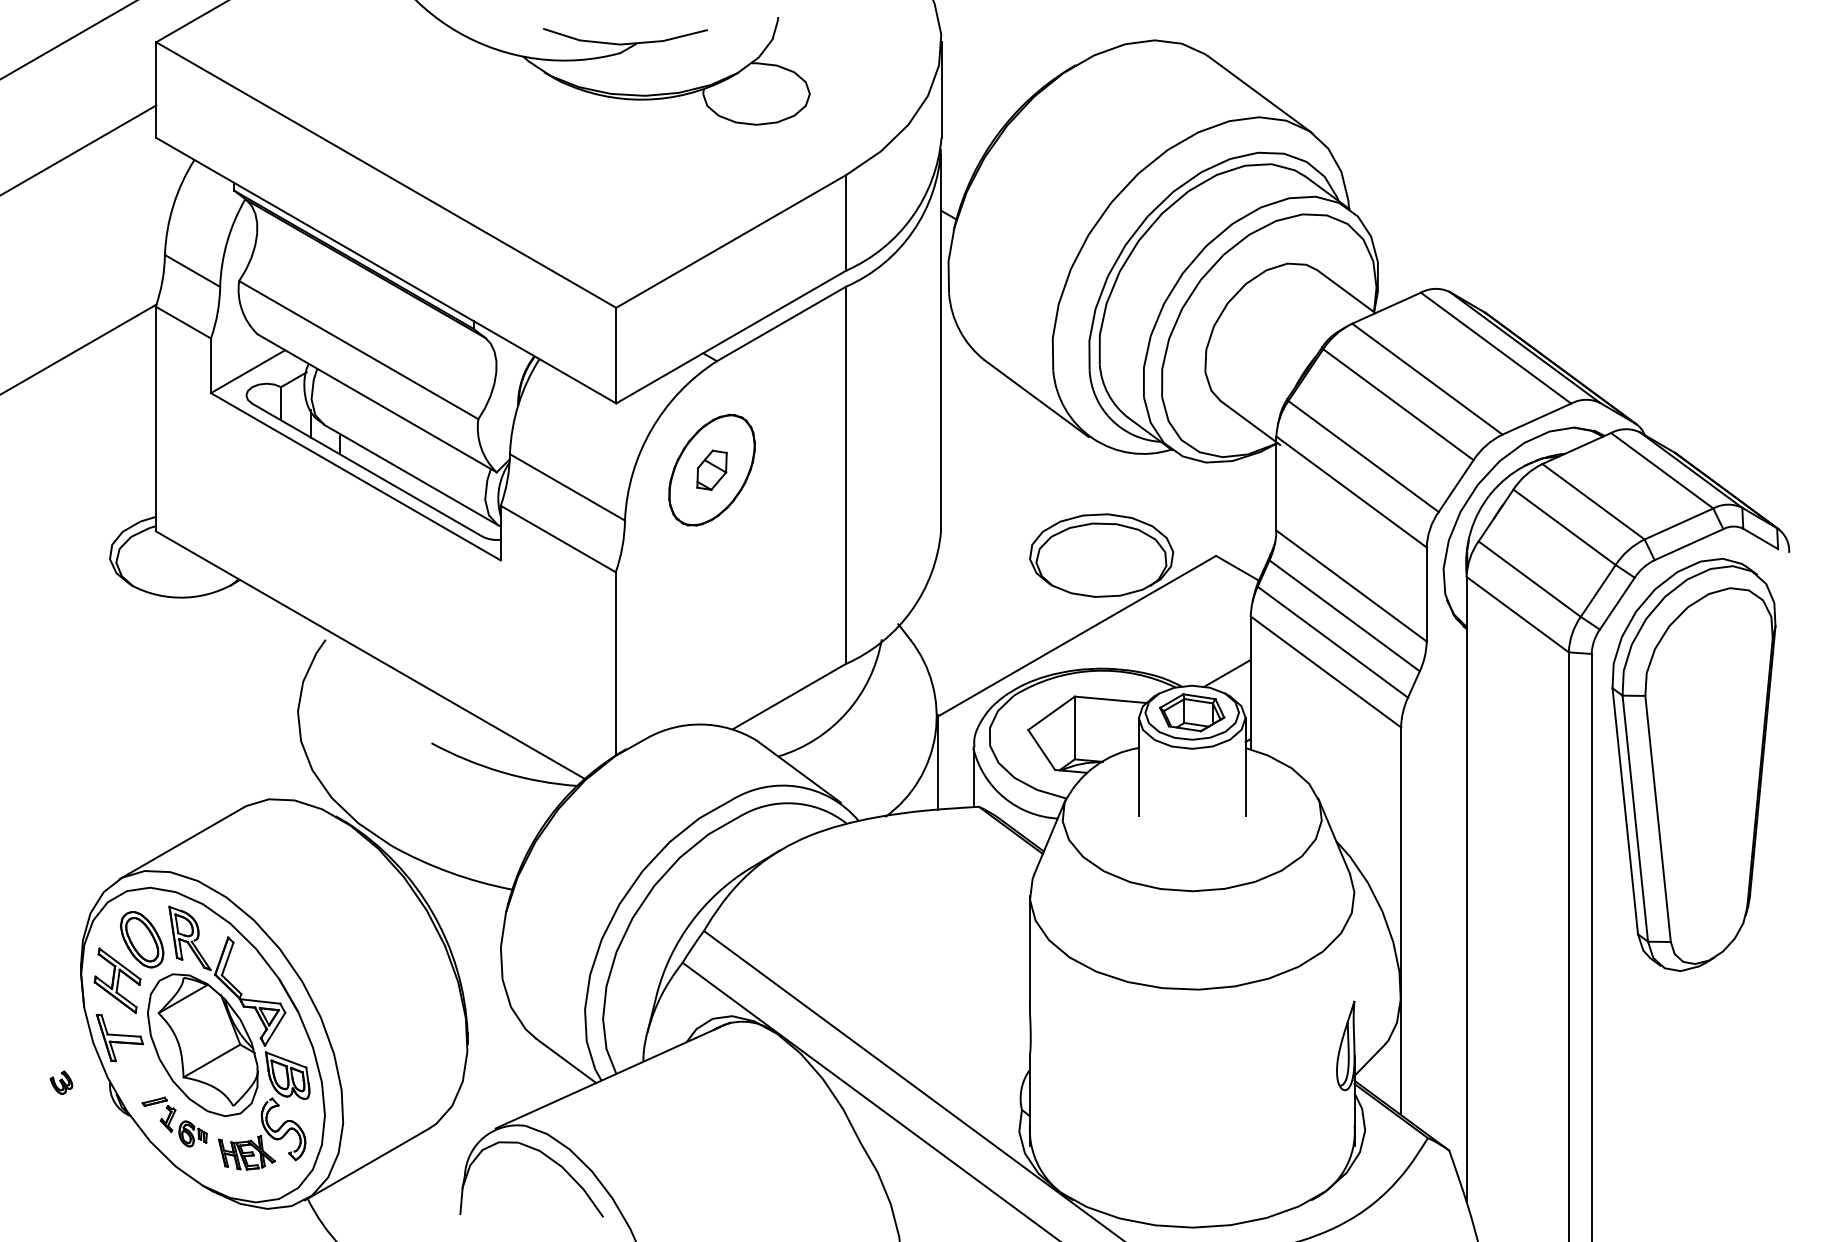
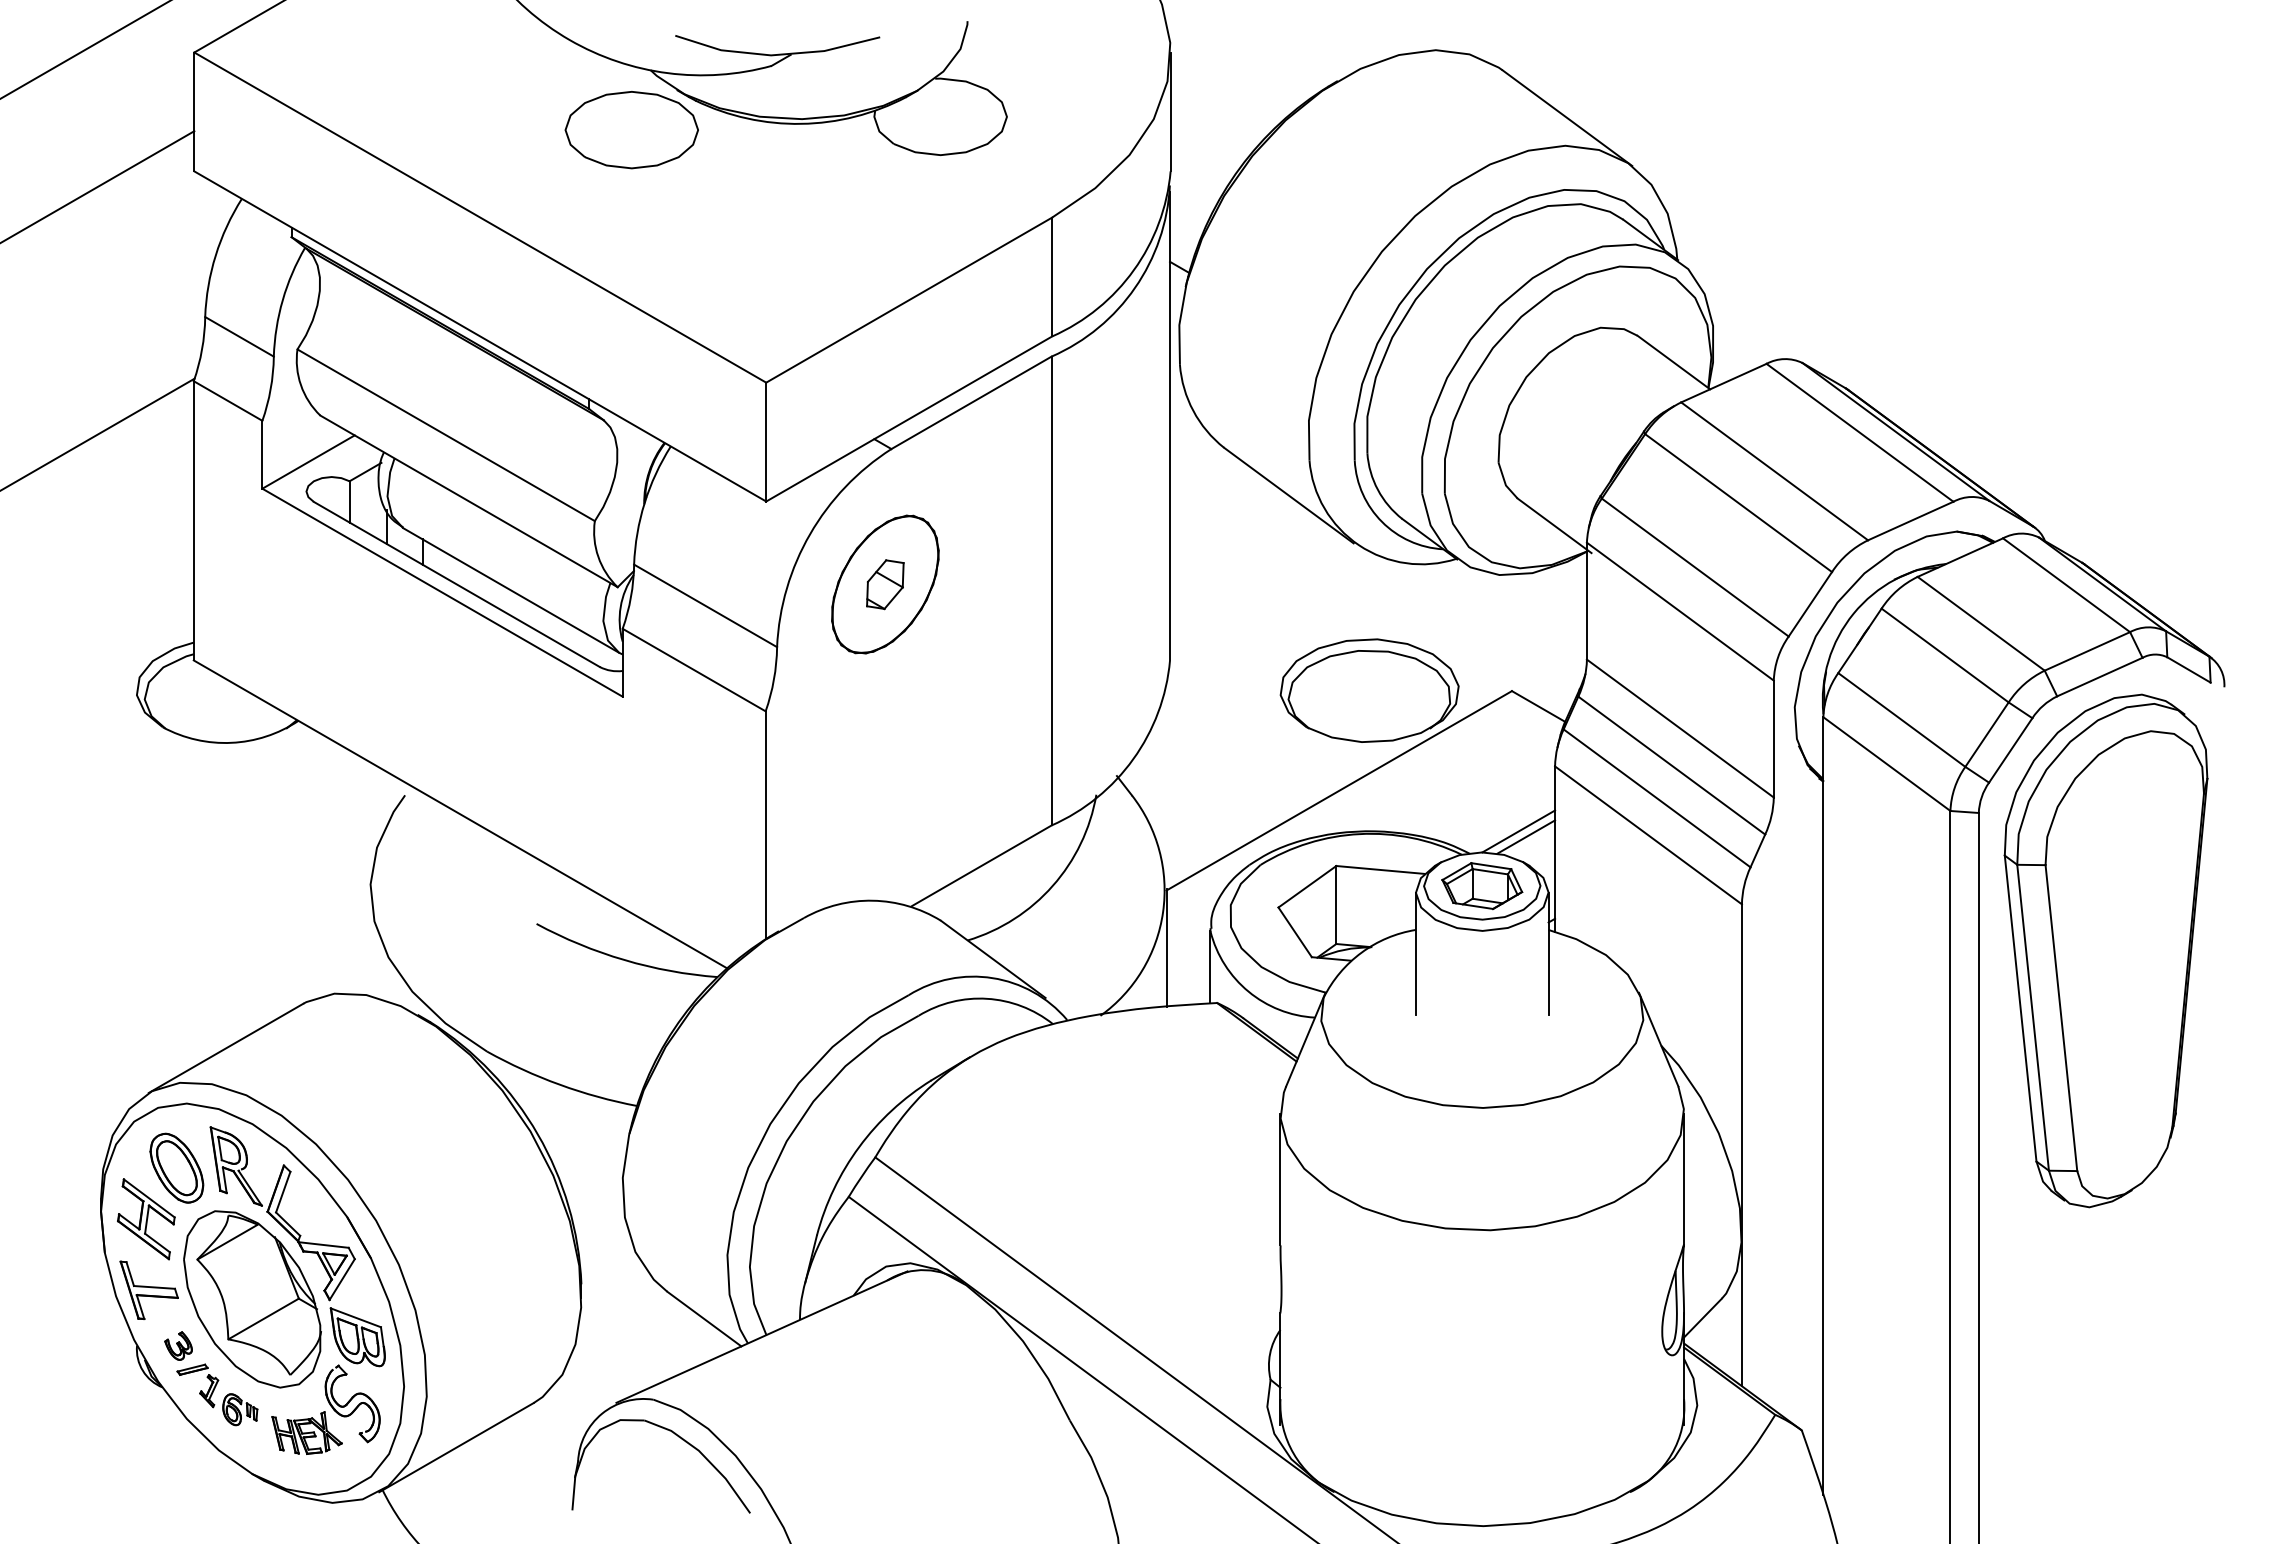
part: (507, 104) -> (631, 130), added
line: (1221, 668) -> (1518, 831), added
line: (1354, 948) -> (1684, 1179), added
part: (61, 1082) -> (178, 1345), moved

